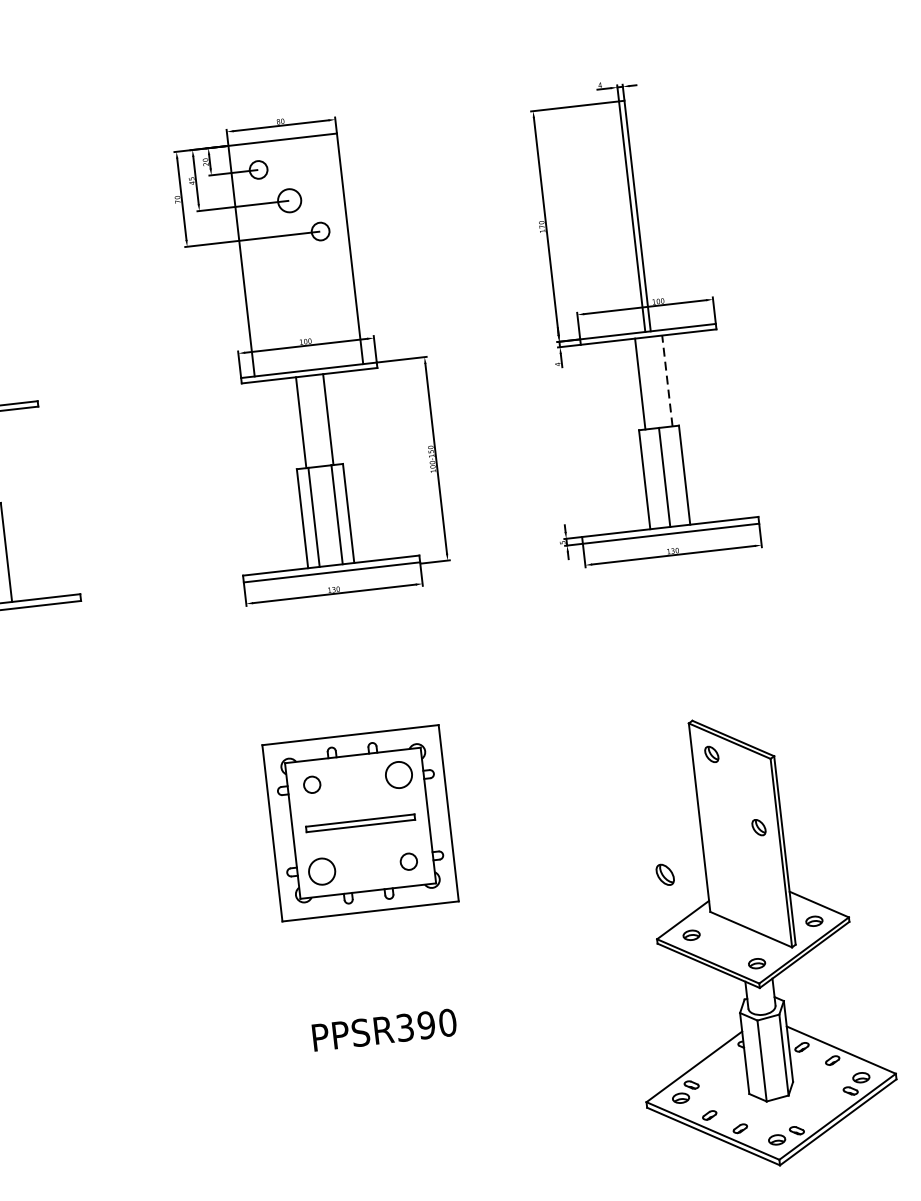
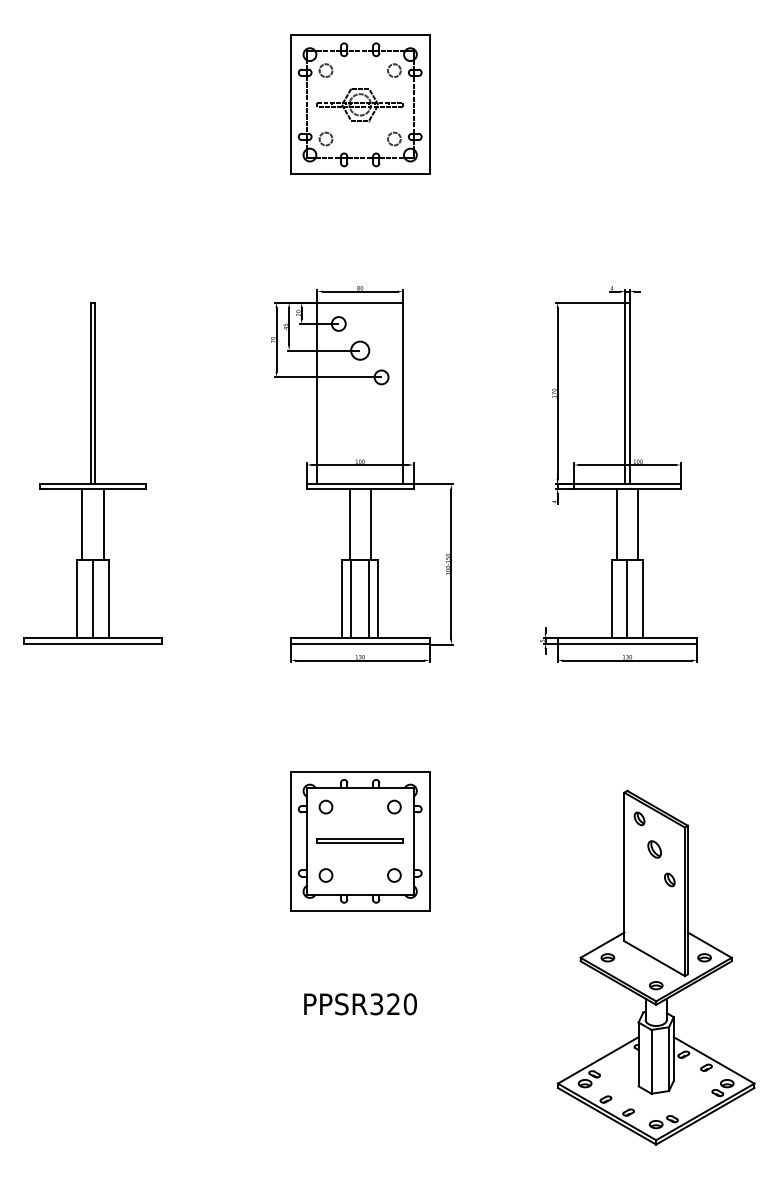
line: (667, 381) -> (638, 524), dashed -> solid
circle: (399, 774) -> (394, 806), size x0.62
circle: (321, 871) -> (325, 875), size x0.62
part: (665, 874) -> (654, 849), moved
text: (426, 1025) -> (393, 1004), PPSR390 -> PPSR320

